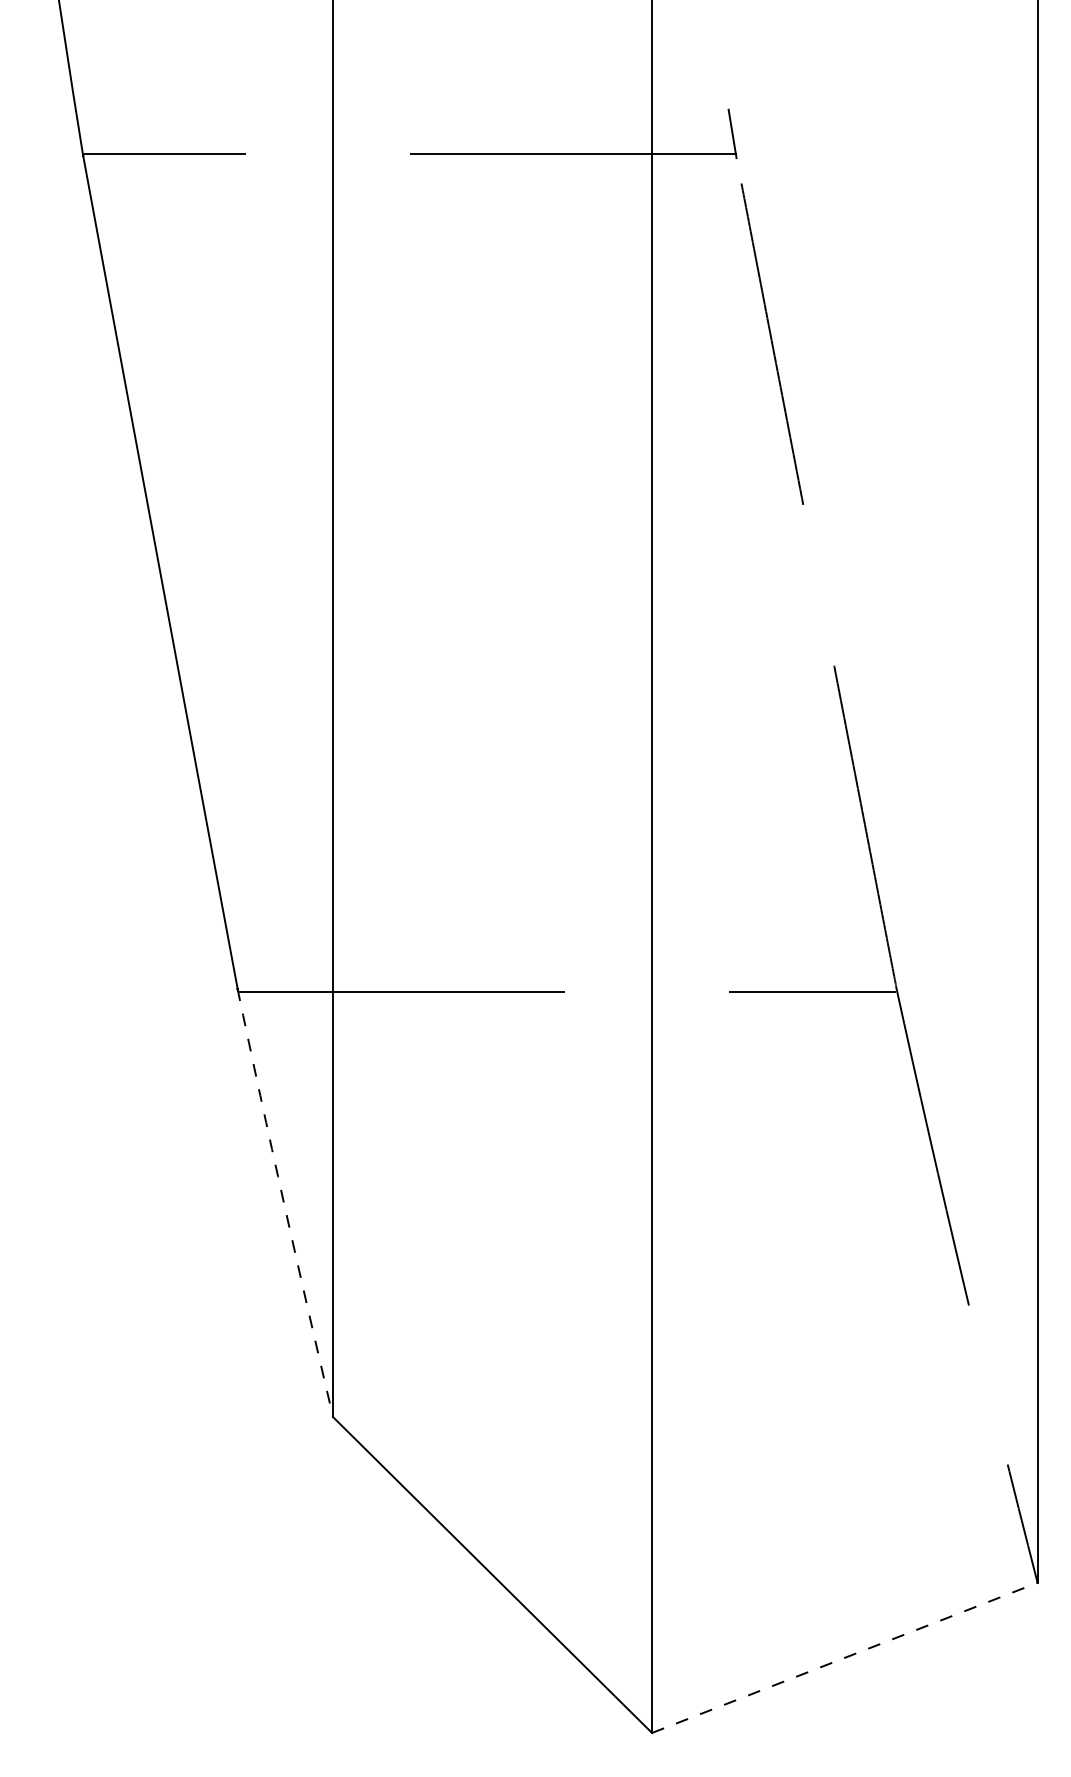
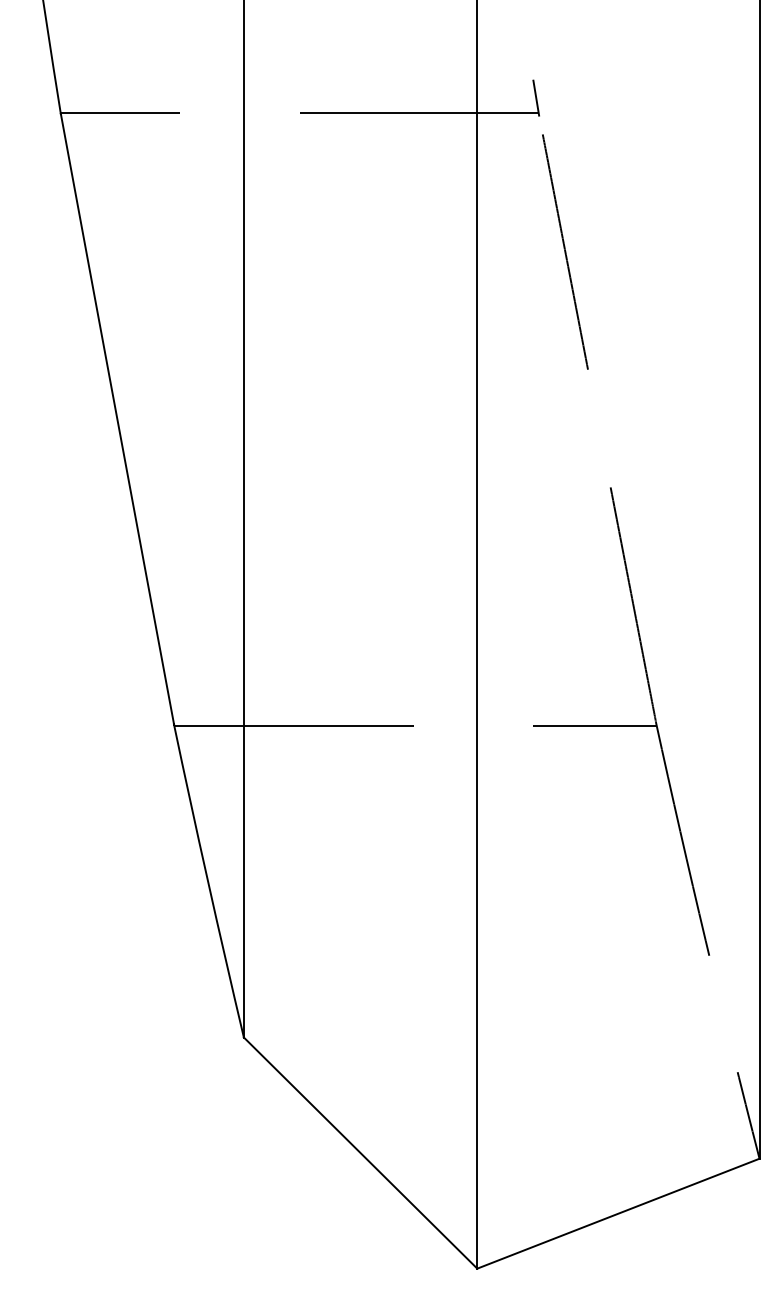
arc: (283, 1202) -> (207, 880), dashed -> solid
line: (844, 1657) -> (618, 1213), dashed -> solid

